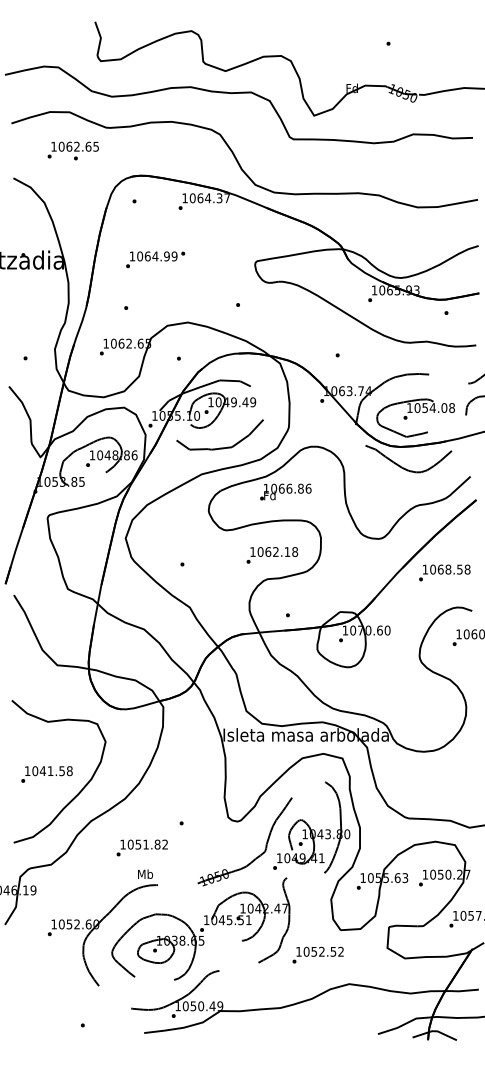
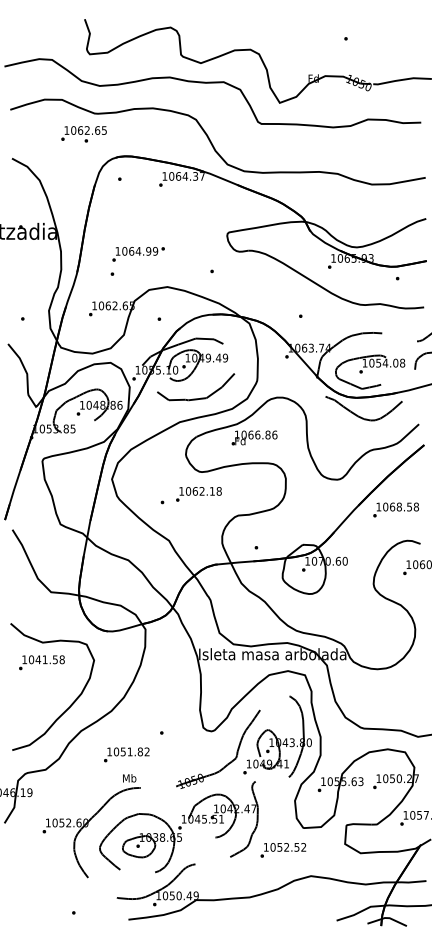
text: (72, 150) -> (83, 133), moved
text: (155, 259) -> (138, 254), moved
text: (272, 555) -> (199, 494), moved
text: (46, 774) -> (41, 662), moved

